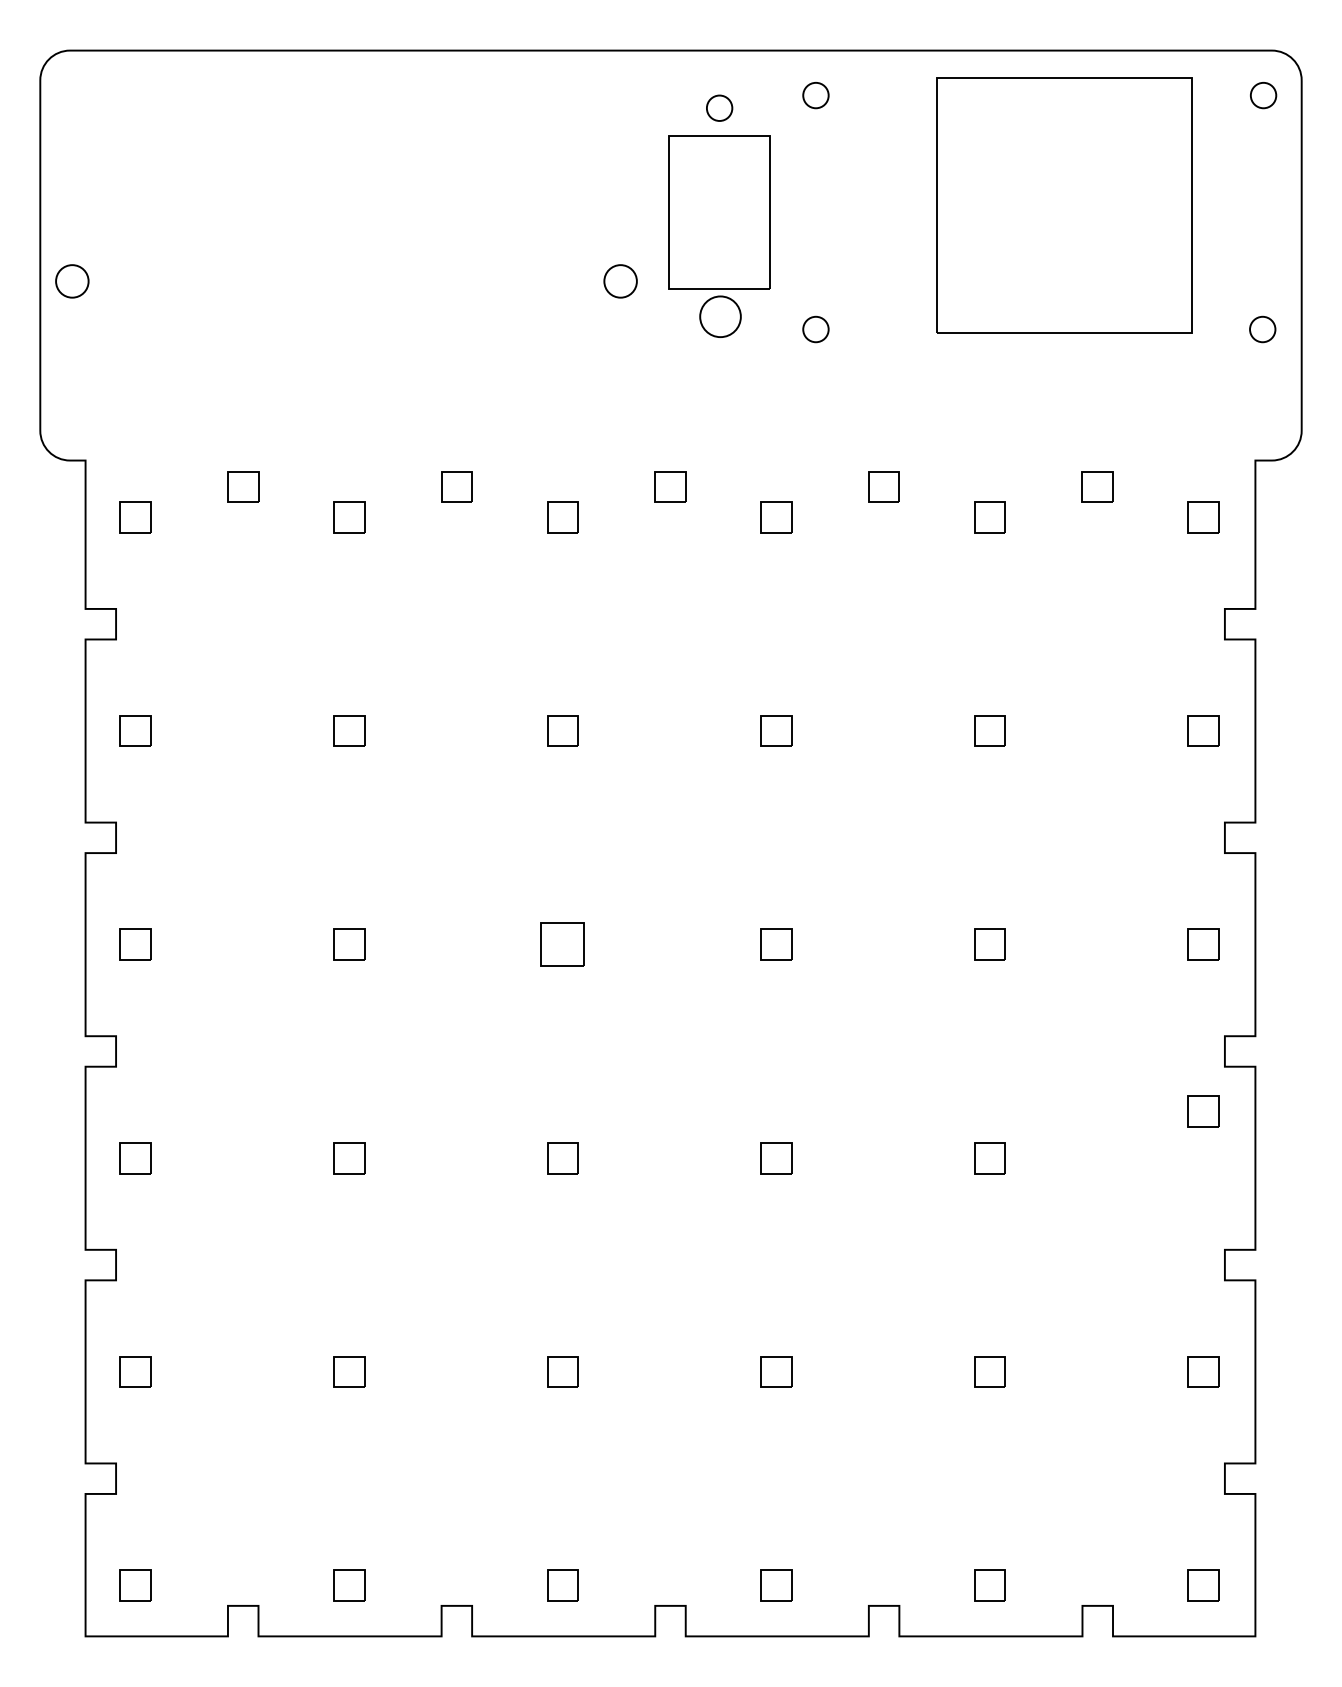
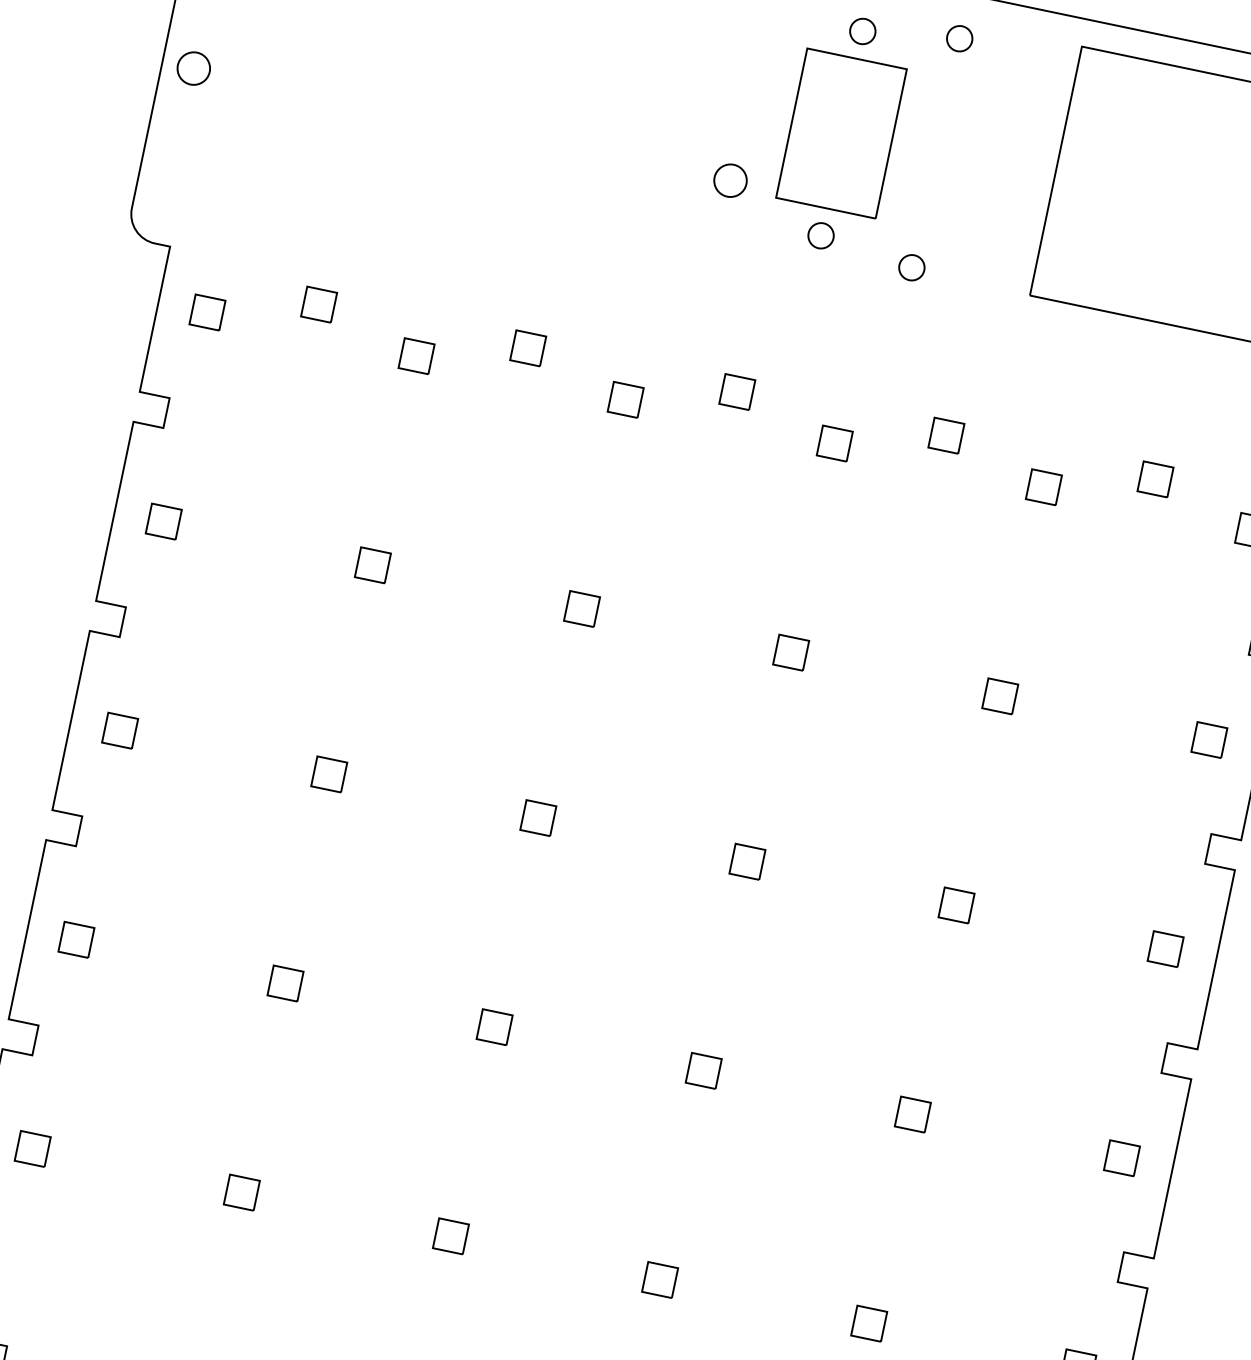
circle: (720, 316) -> (821, 235), size x0.62
part: (562, 944) -> (538, 817), size x0.71
part: (1203, 1111) -> (1121, 1158), moved

